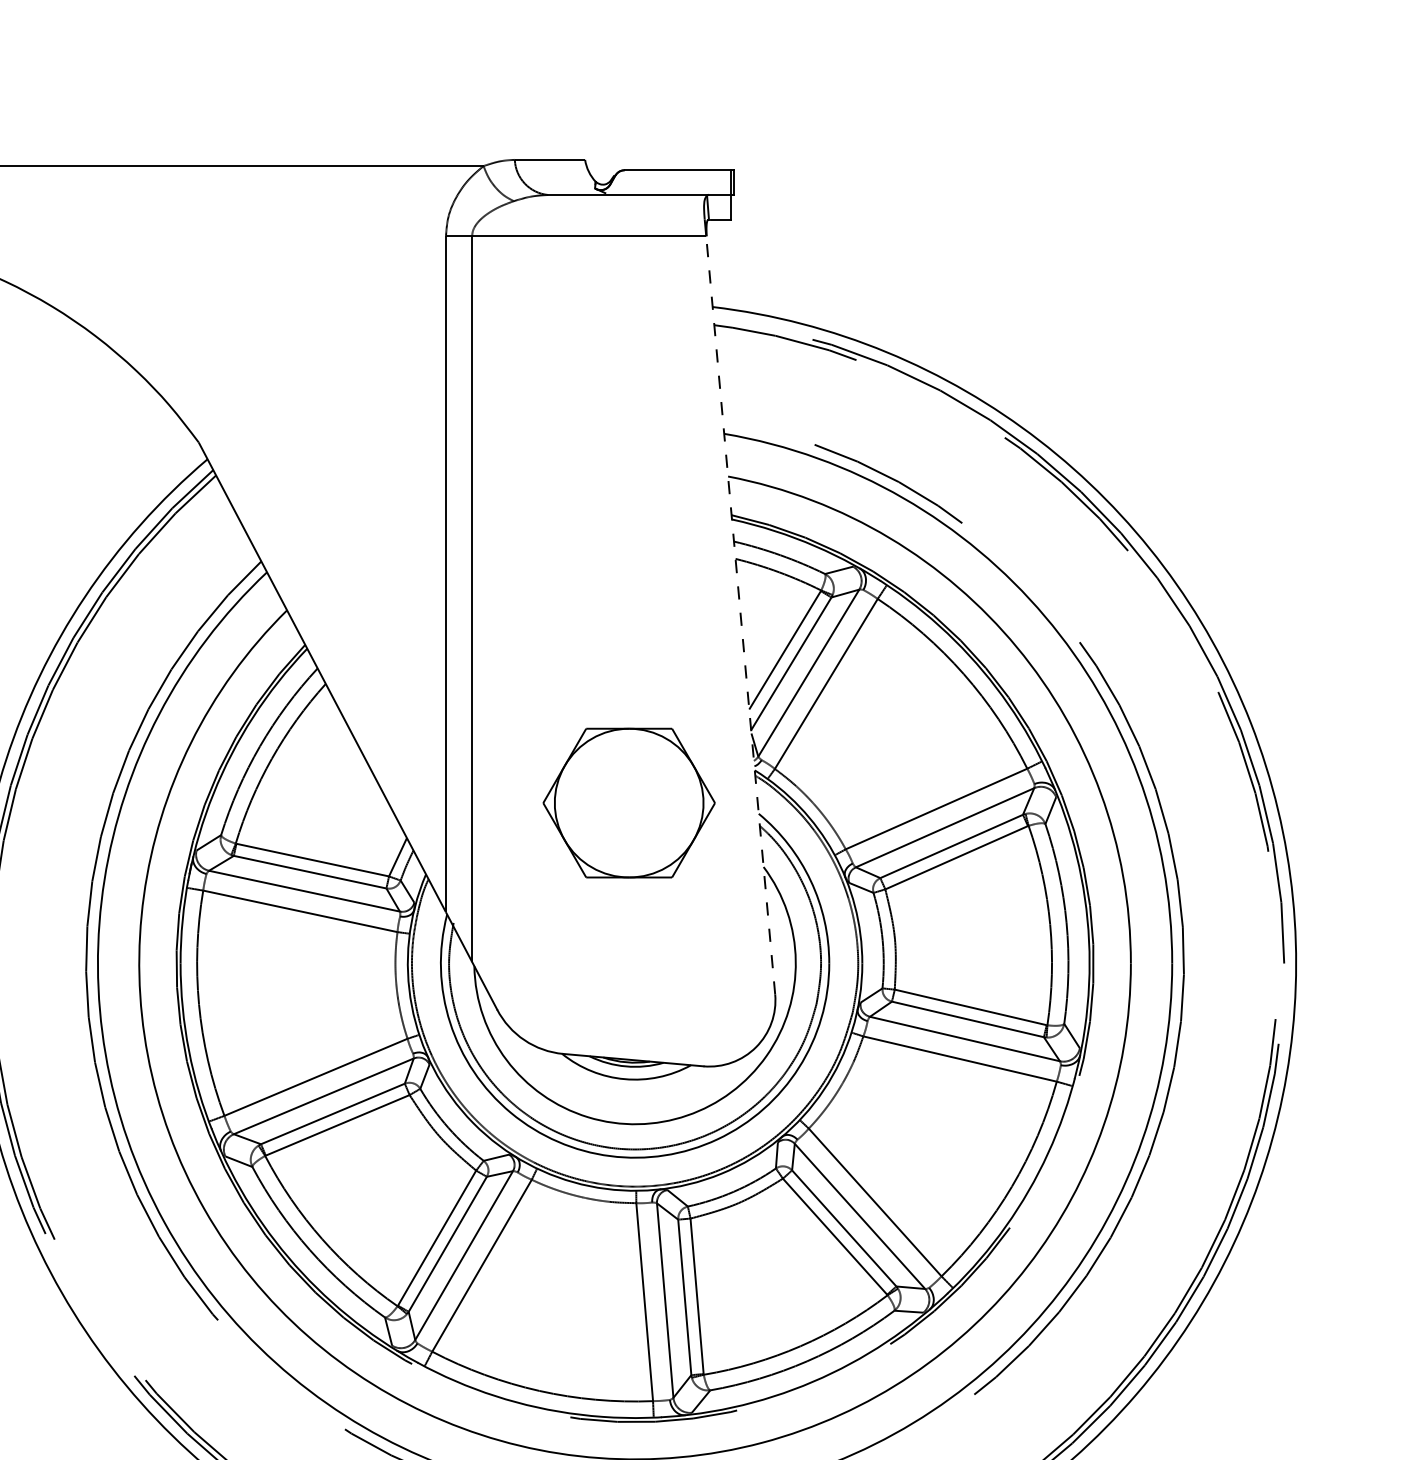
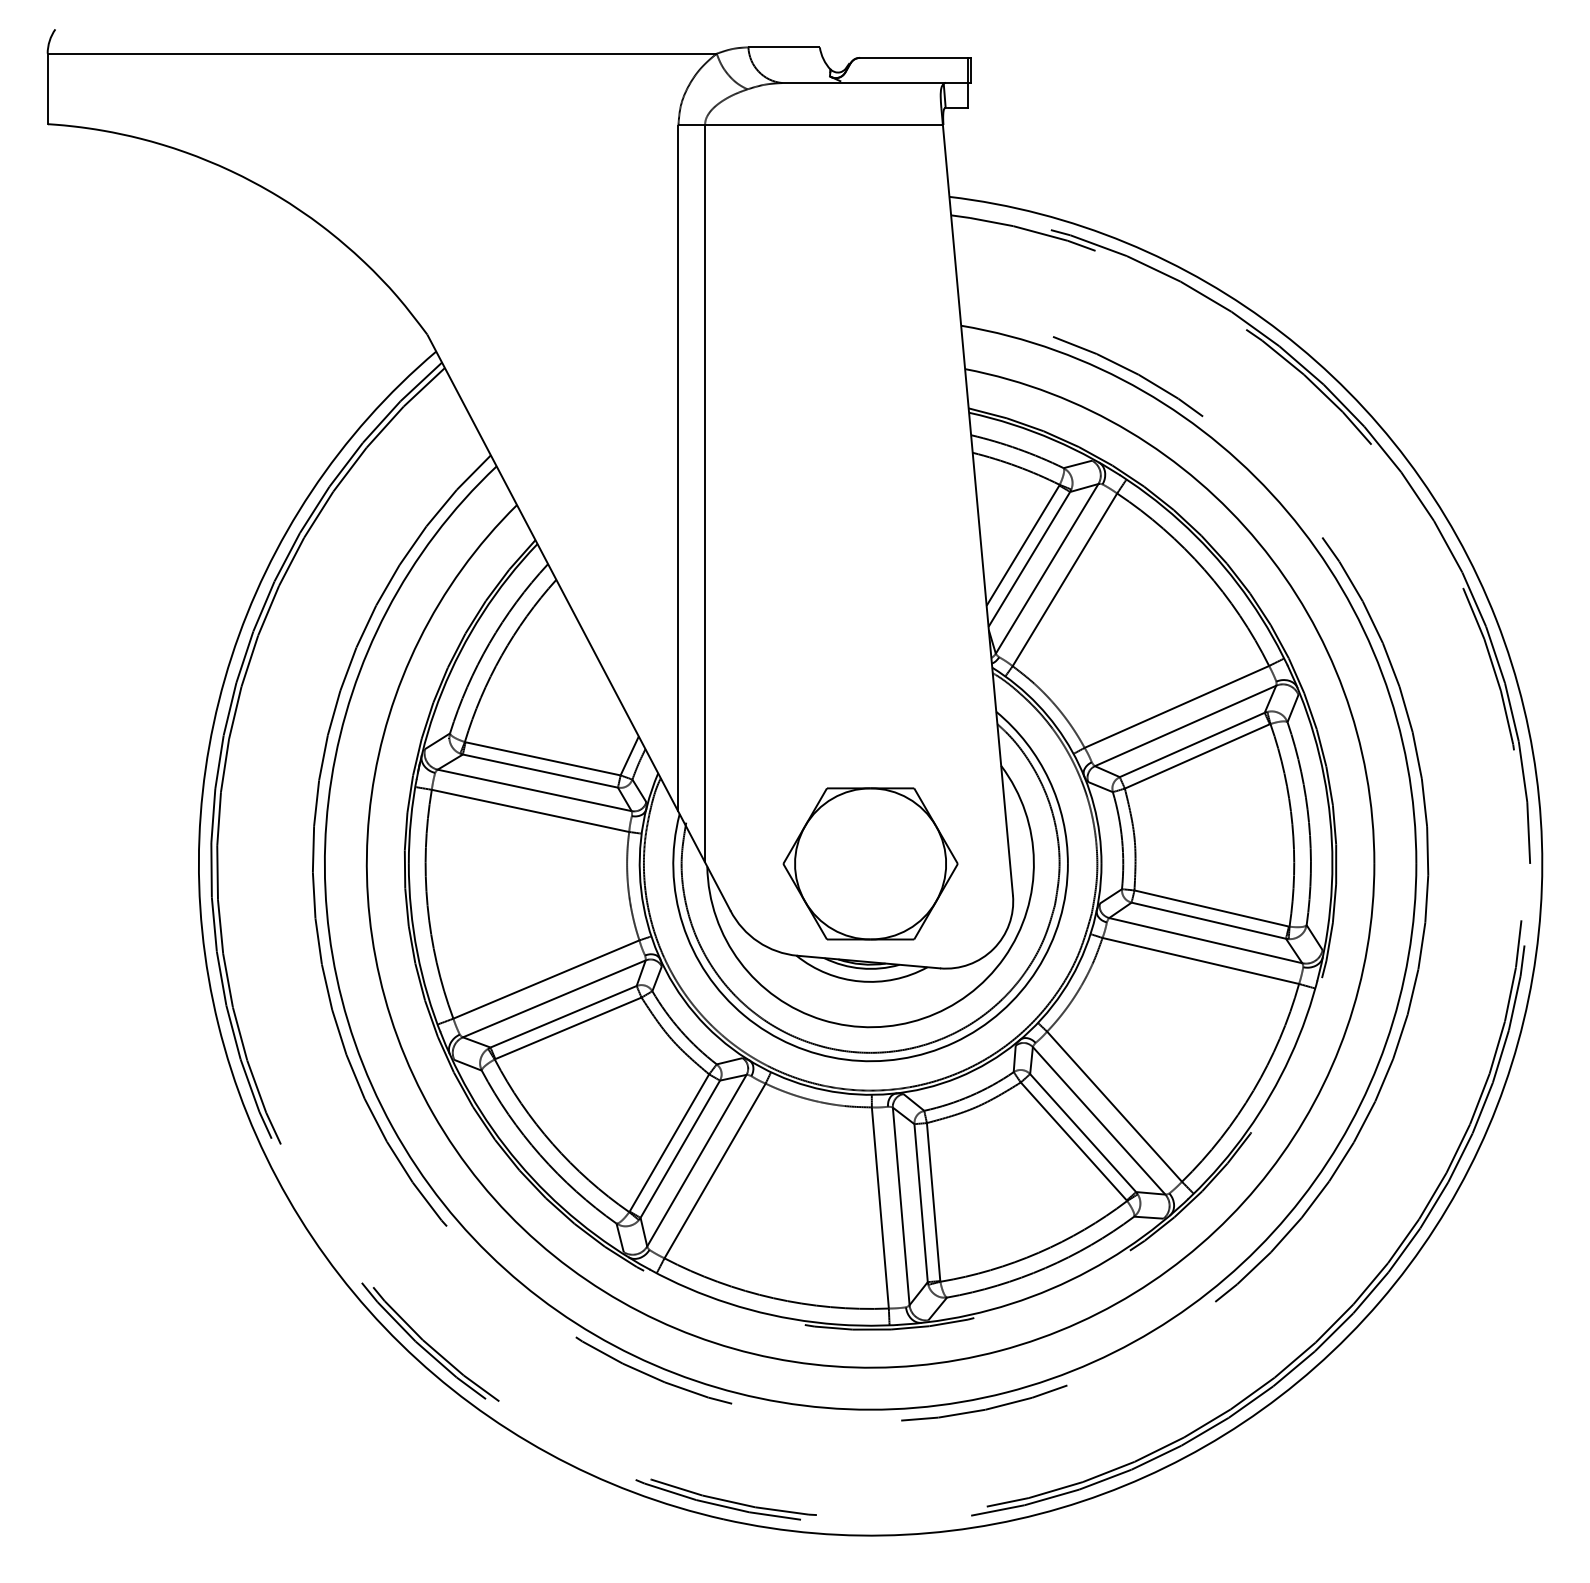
line: (740, 615) -> (977, 510), dashed -> solid
part: (629, 802) -> (870, 863), moved

